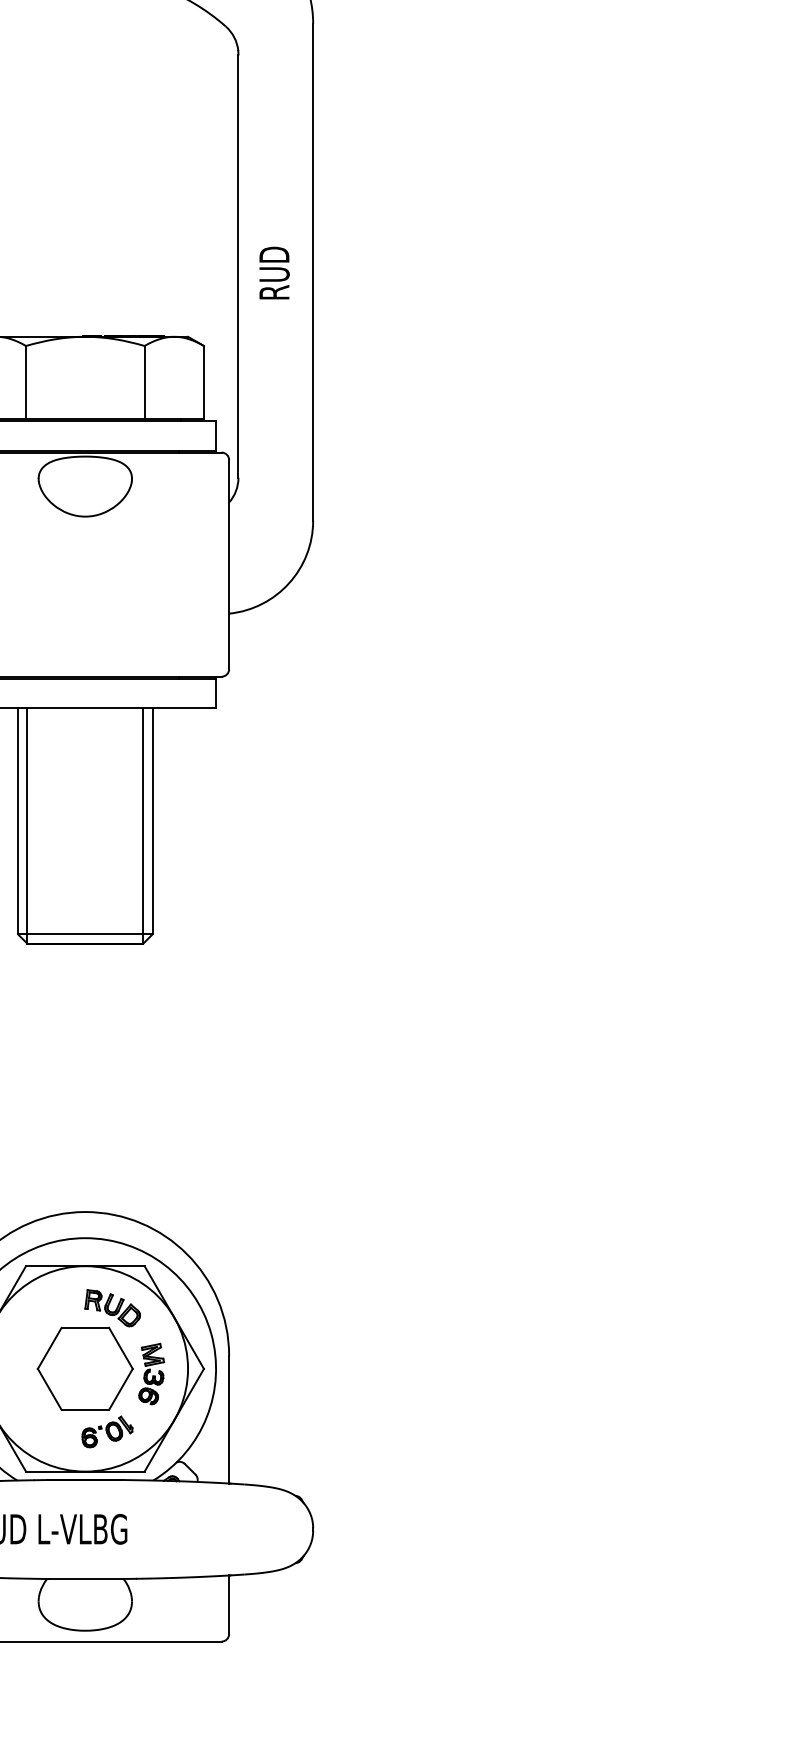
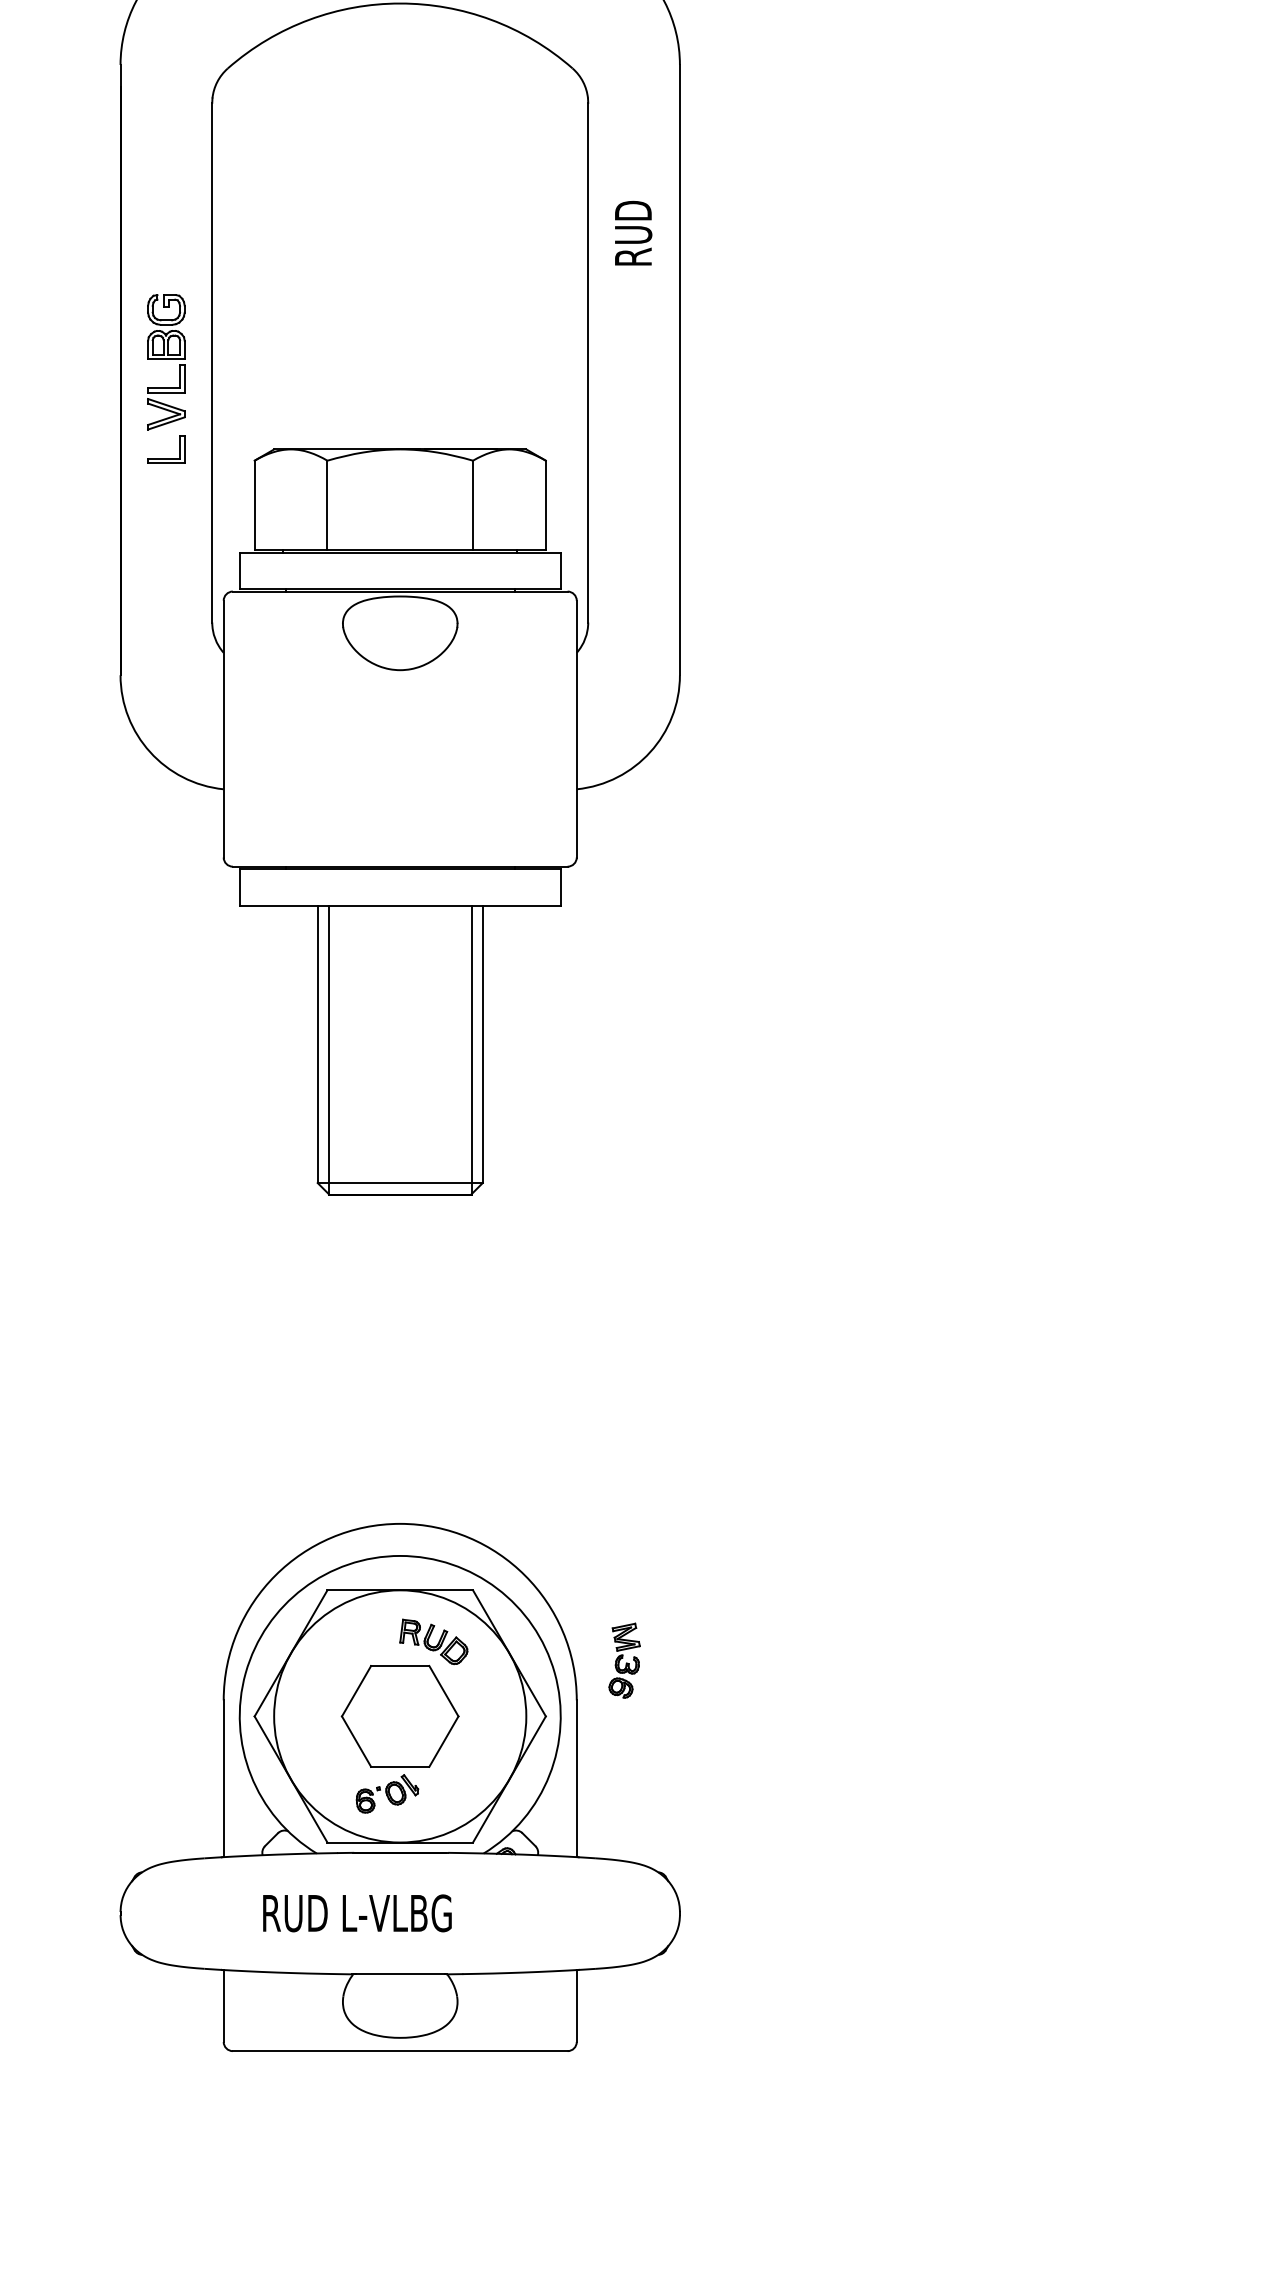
text: (274, 272) -> (633, 232), moved
part: (151, 1373) -> (624, 1660), moved
part: (107, 1431) -> (387, 1793), moved

